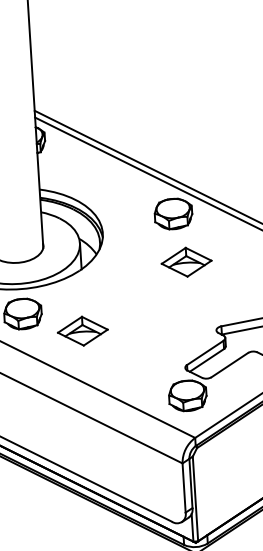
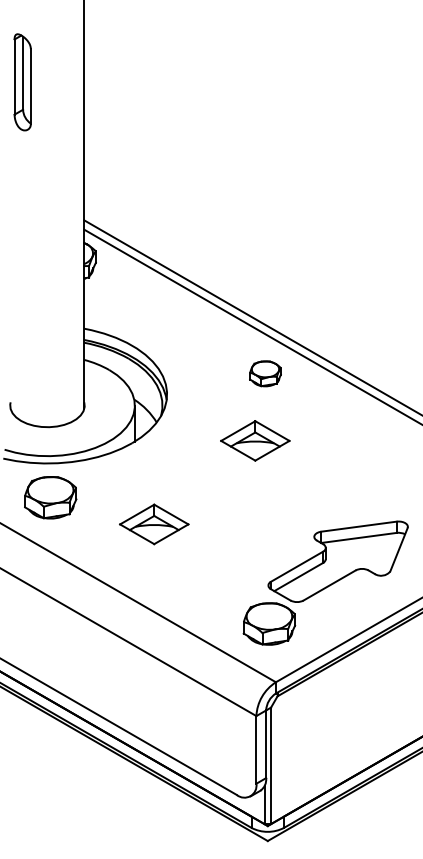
part: (173, 213) -> (265, 373), size x0.6
part: (186, 261) -> (255, 440), moved
part: (83, 331) -> (154, 524), moved

